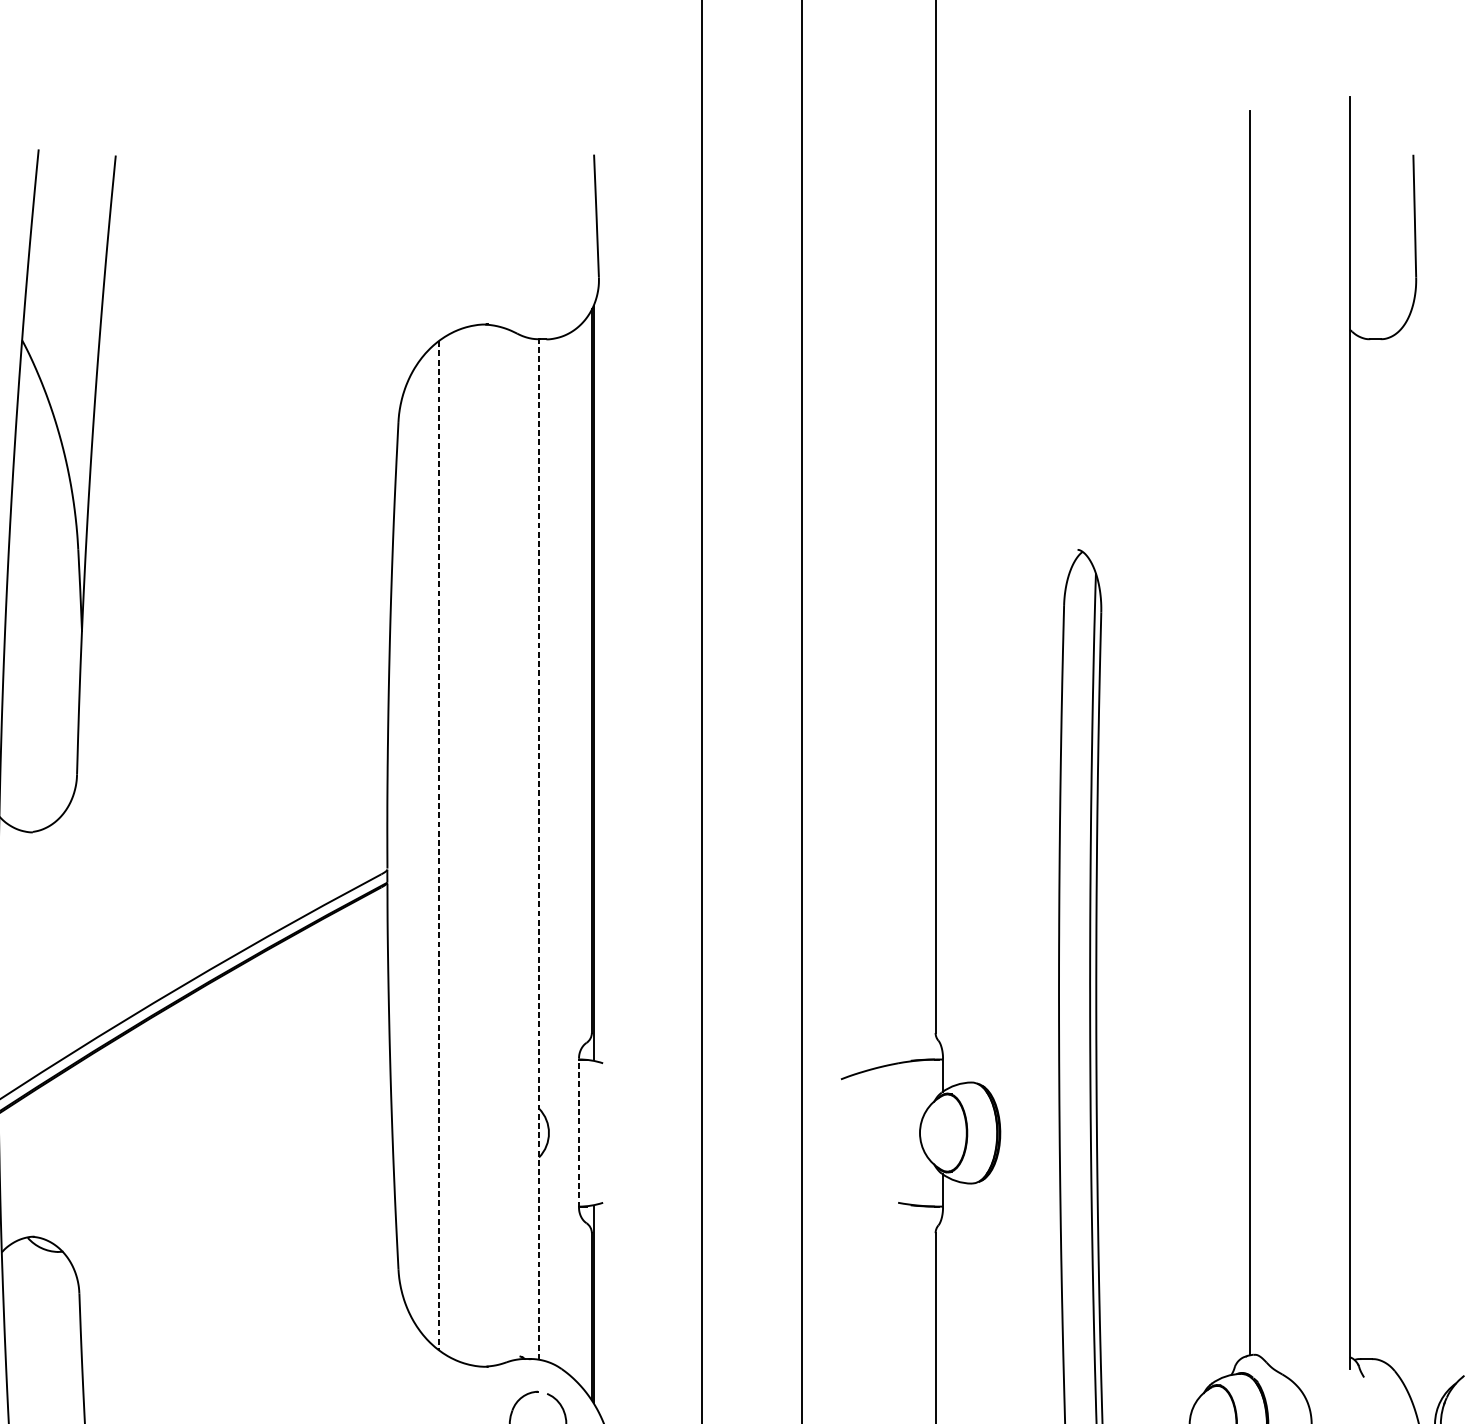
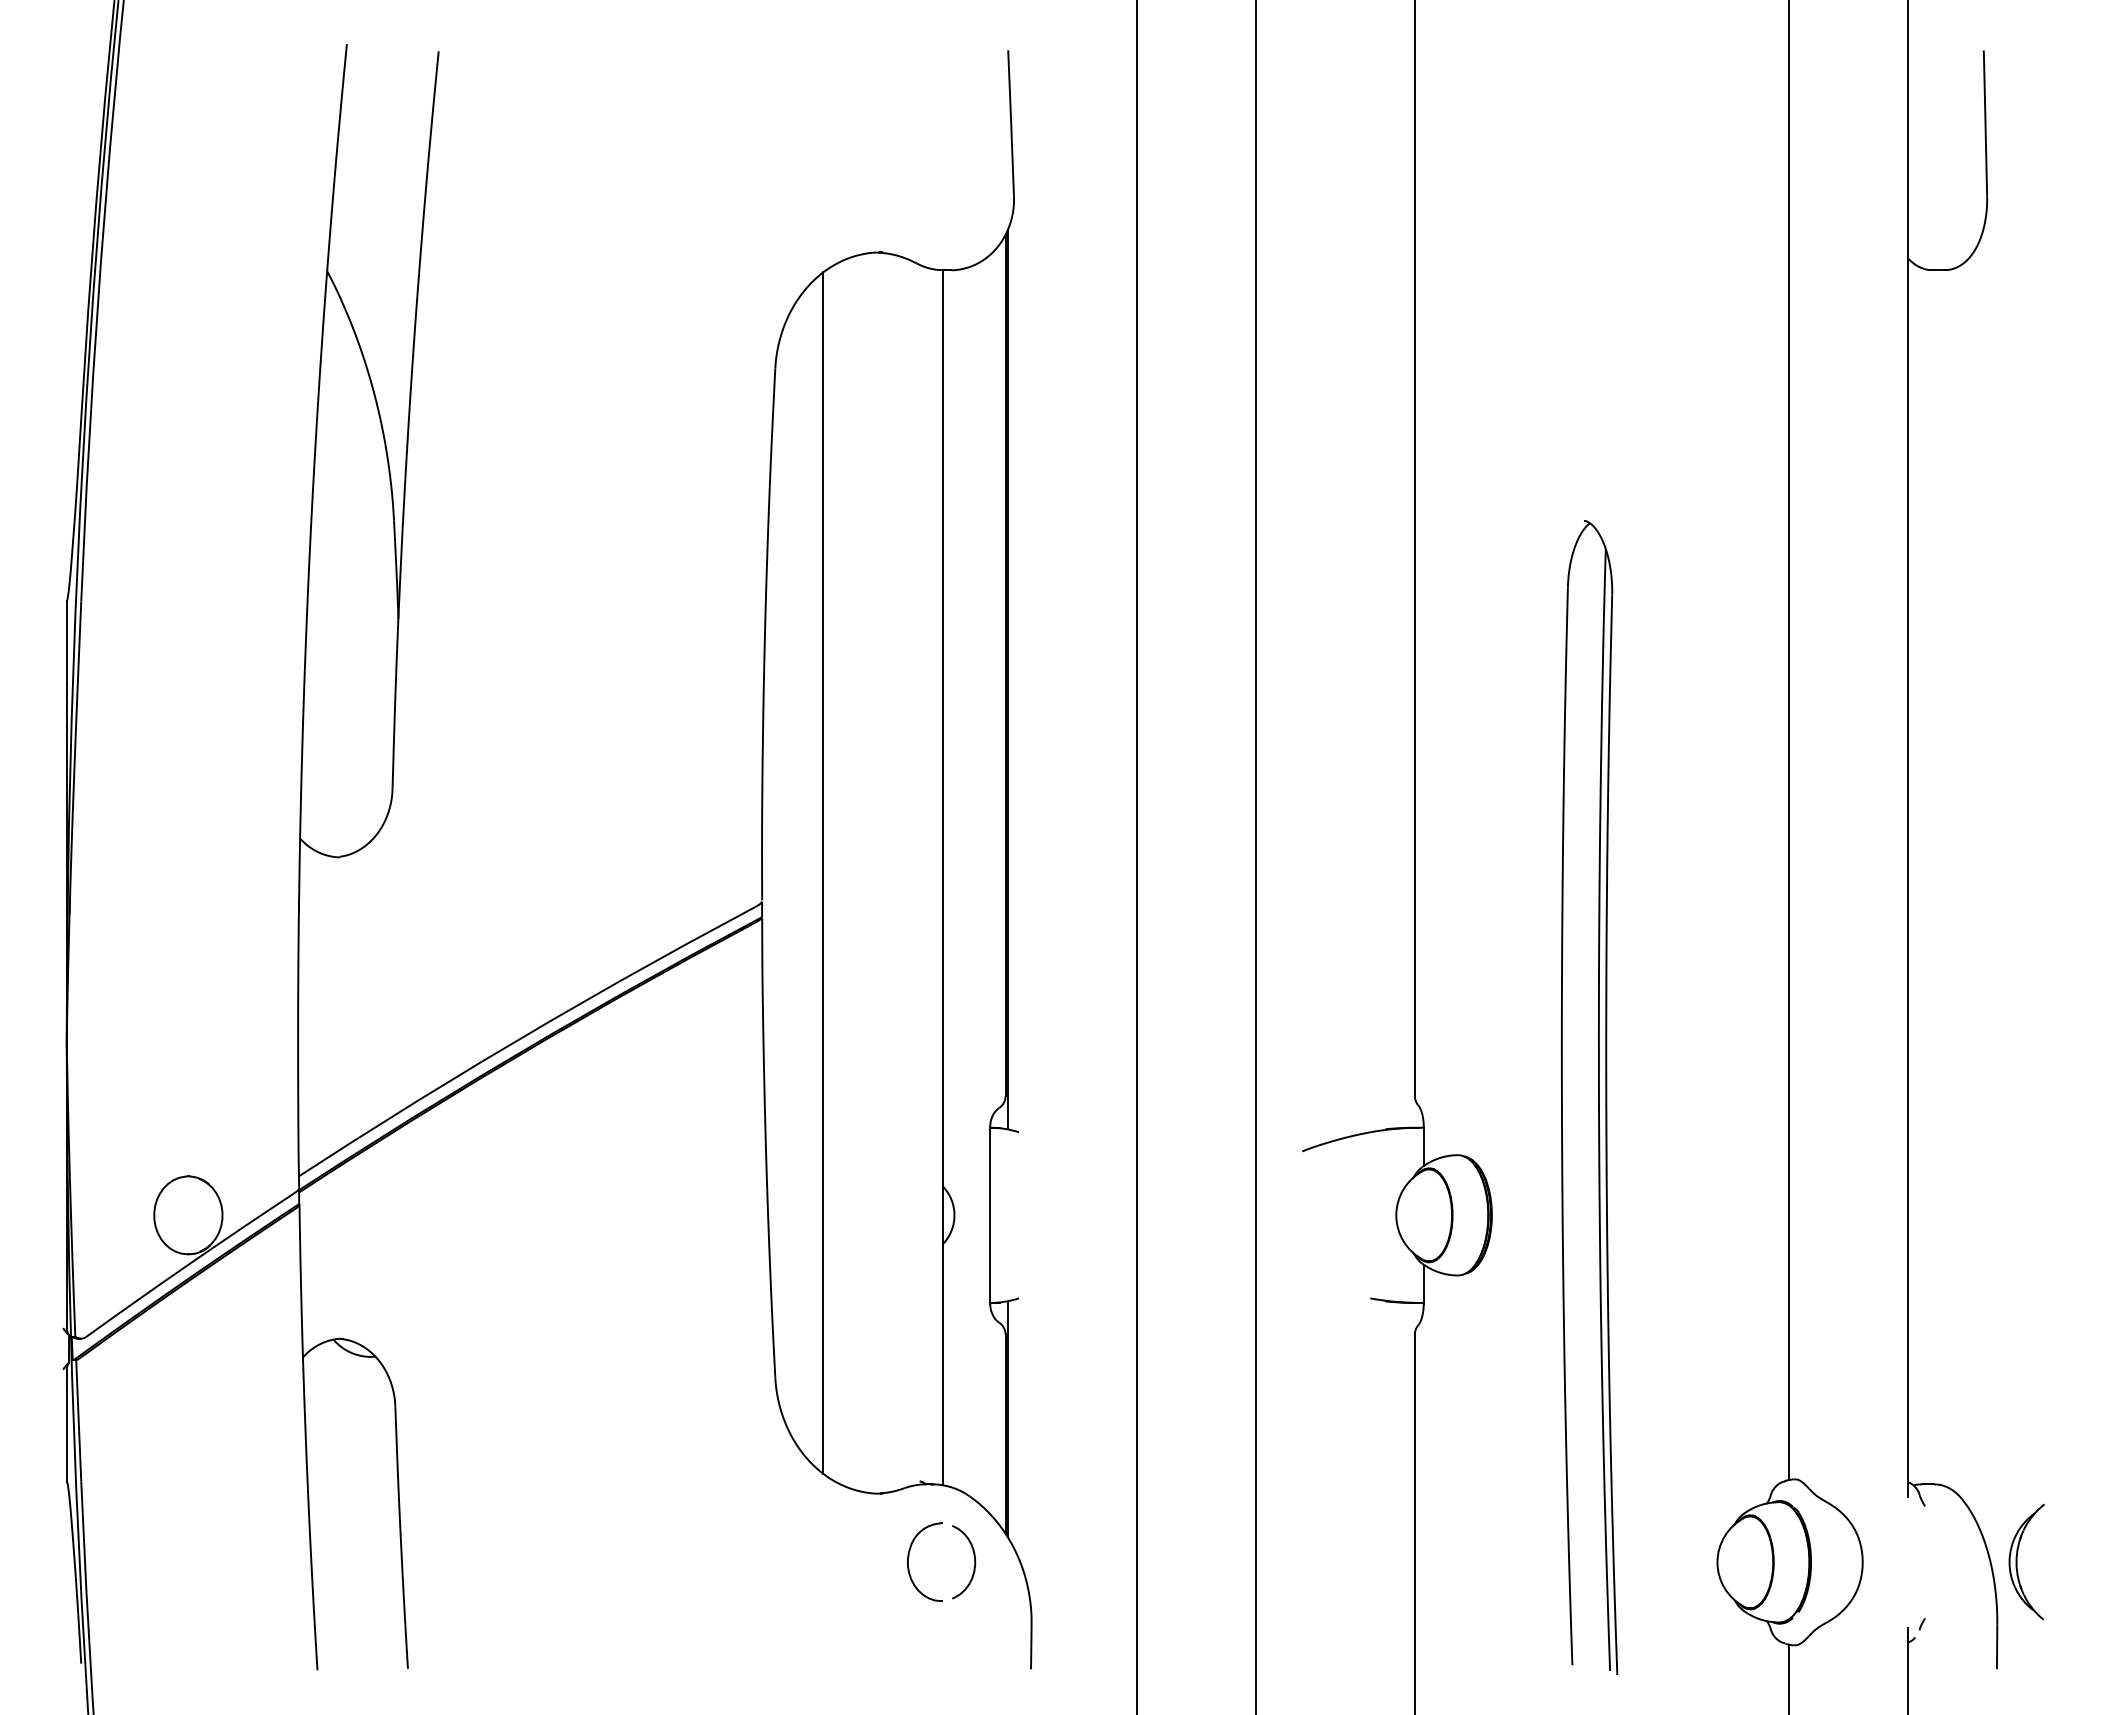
line: (438, 845) -> (823, 873), dashed -> solid
line: (538, 849) -> (942, 877), dashed -> solid
line: (579, 1133) -> (990, 1215), dashed -> solid

